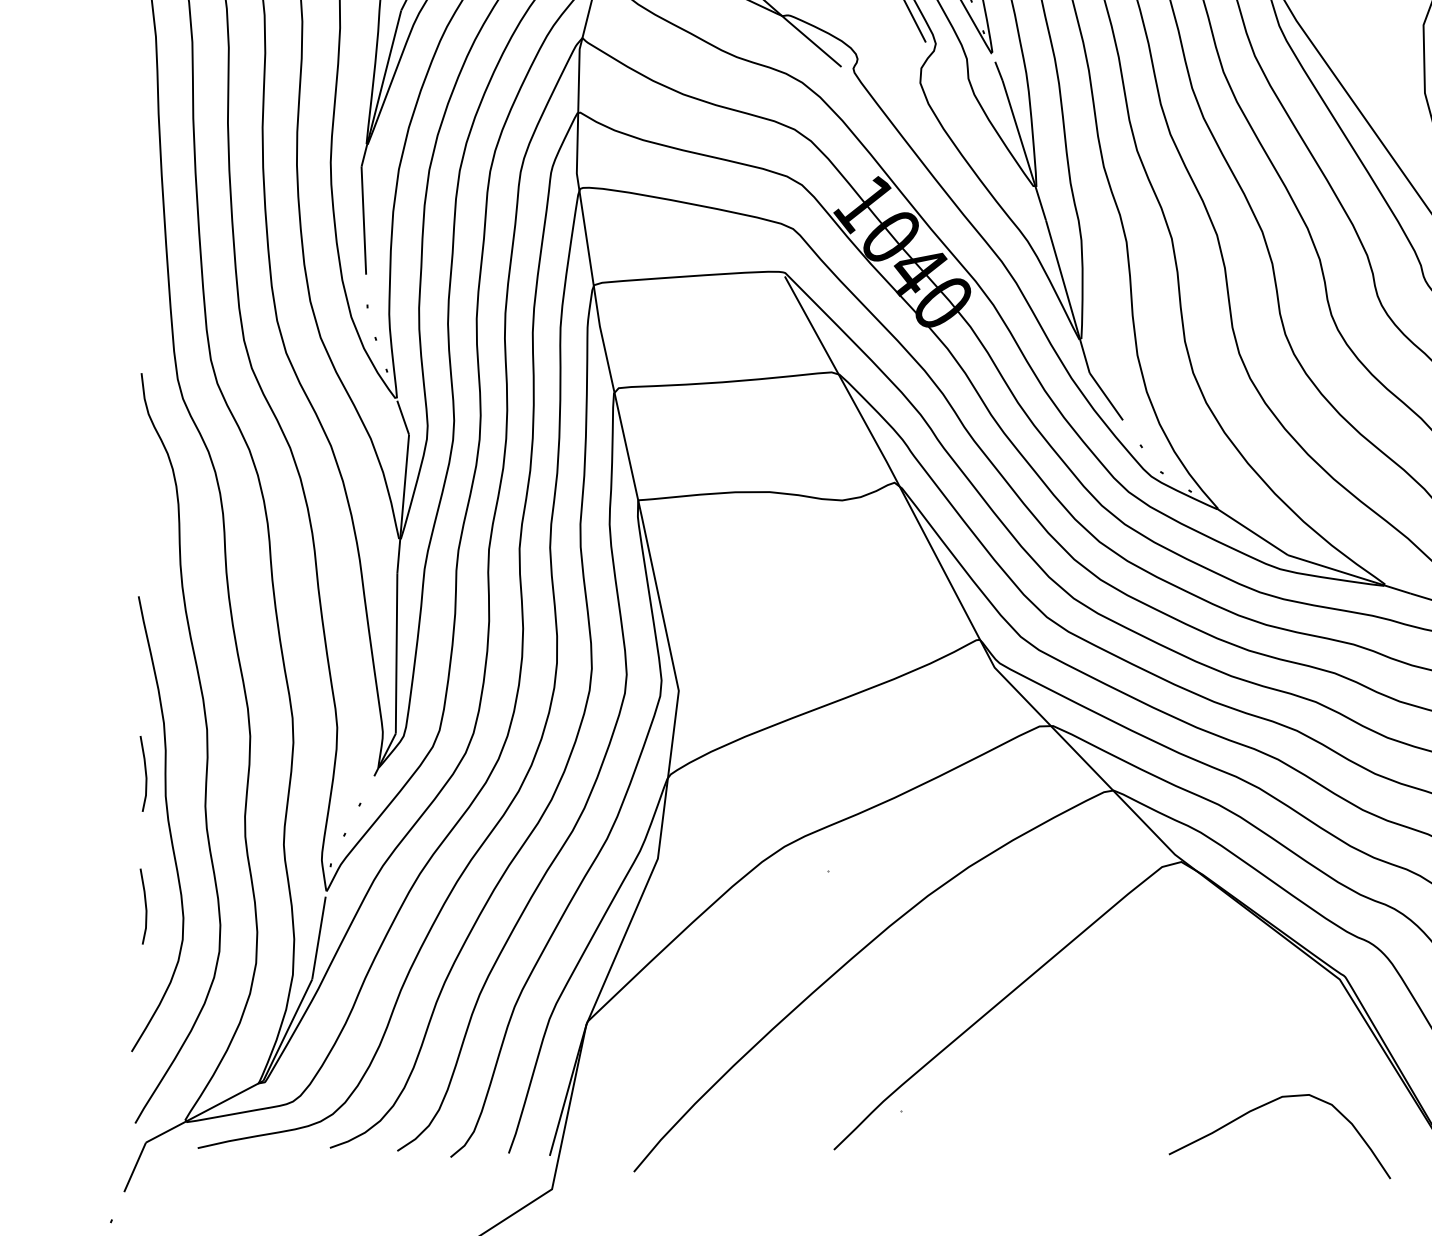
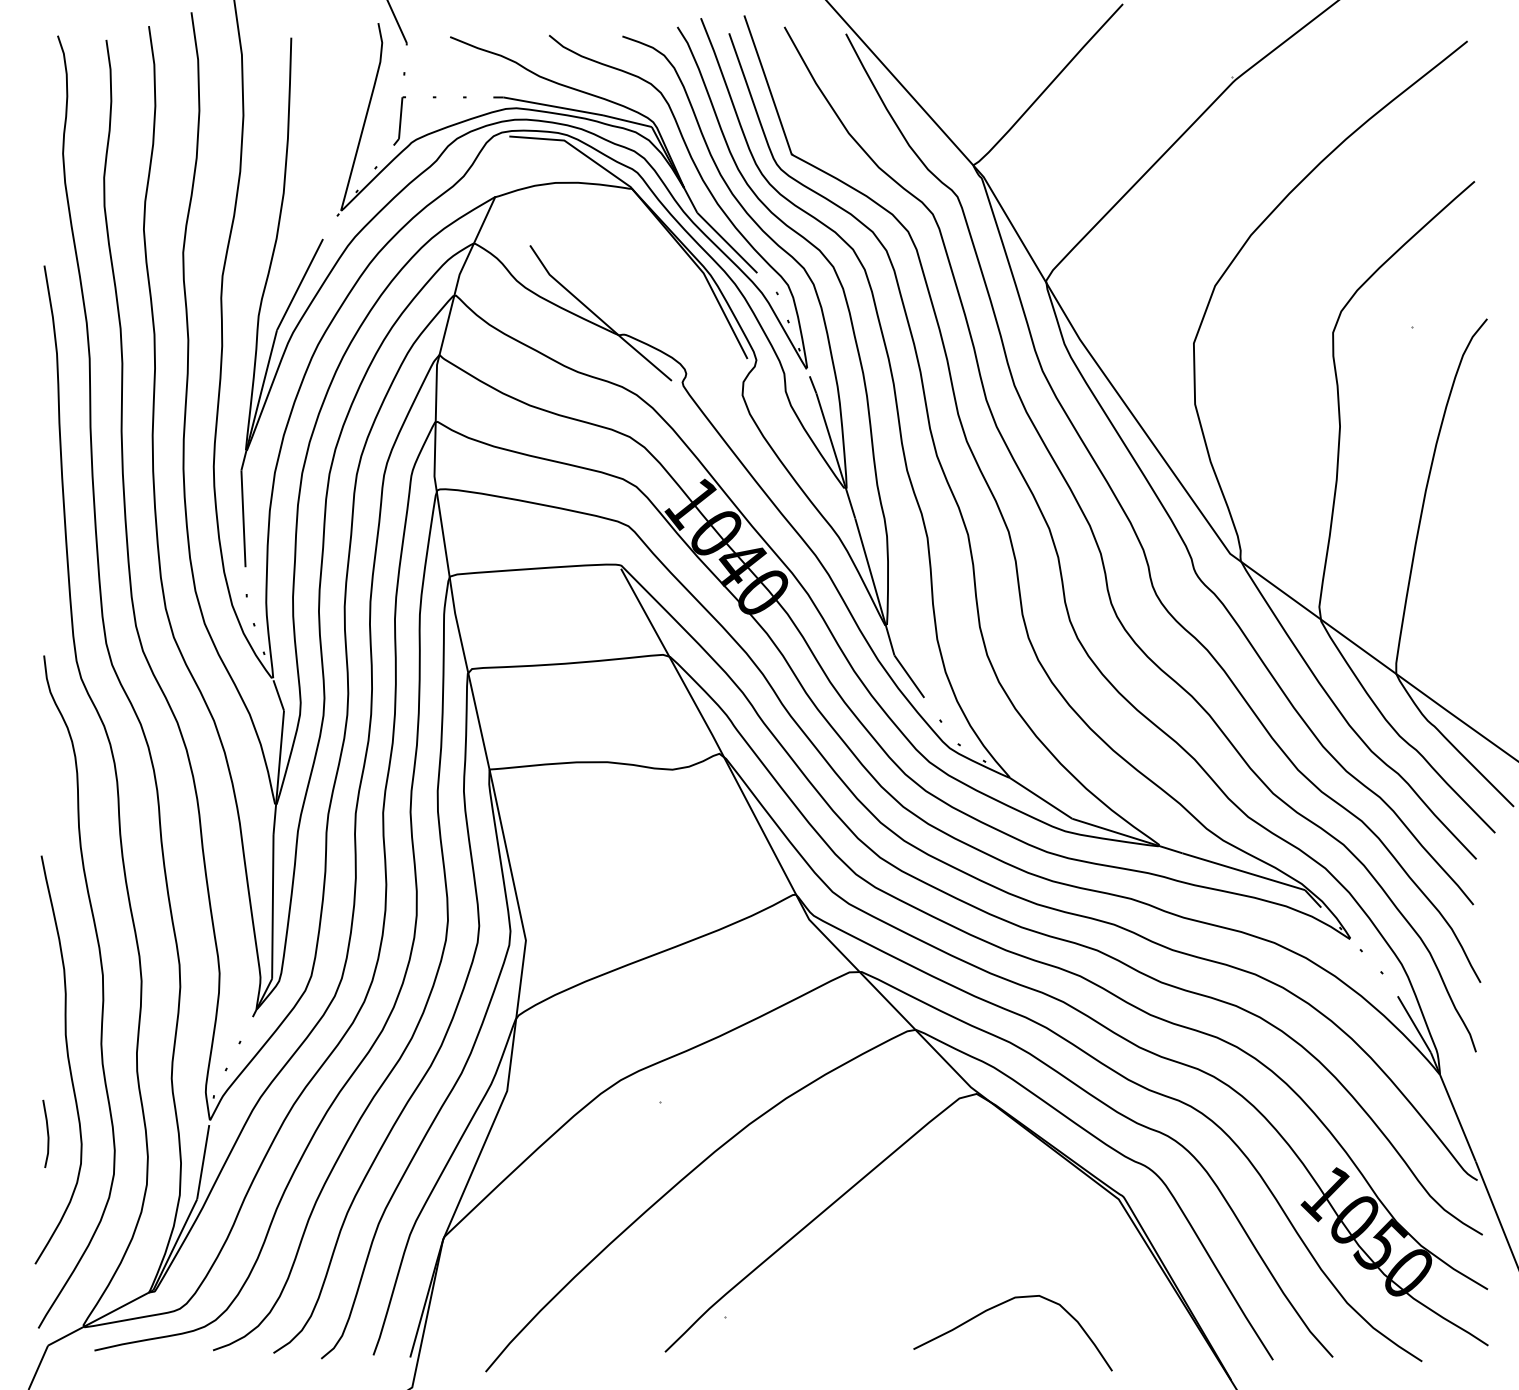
line: (145, 773) -> (47, 1014), removed
curve: (1263, 1106) -> (998, 1306), moved

